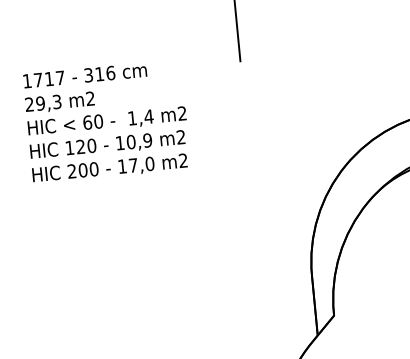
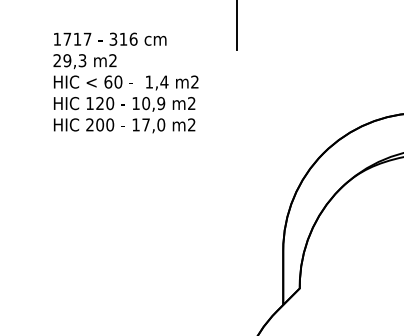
text: (106, 121) -> (125, 82), moved

